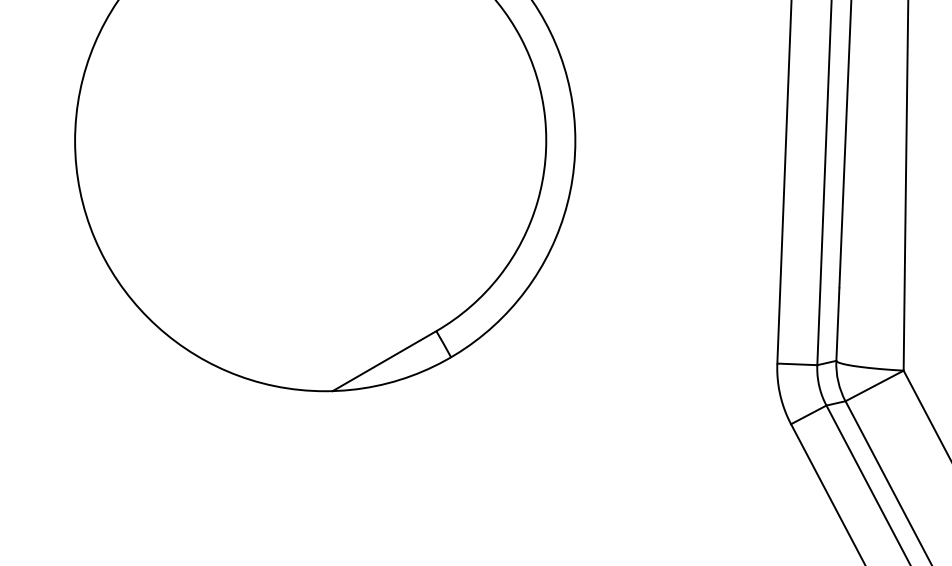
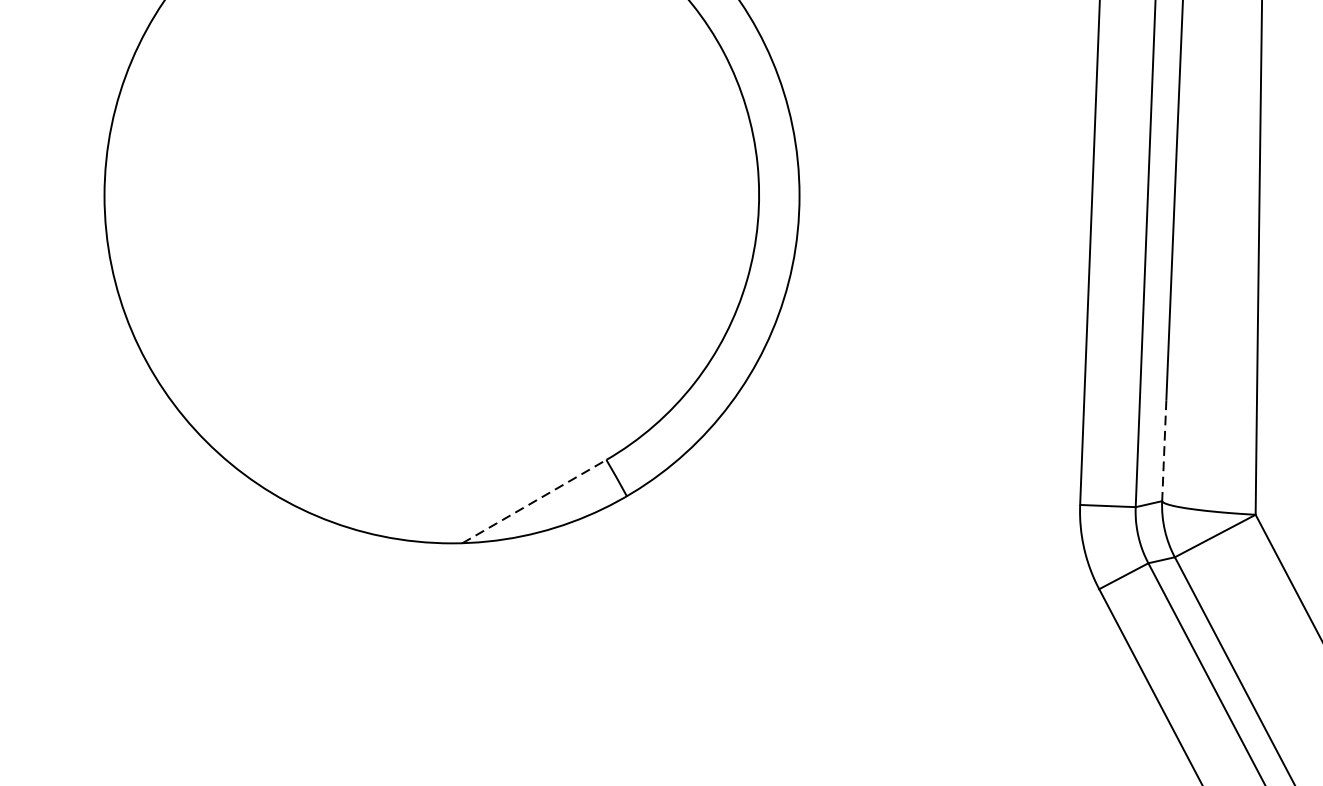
line: (837, 325) -> (1163, 452), solid -> dashed
line: (384, 361) -> (534, 502), solid -> dashed

